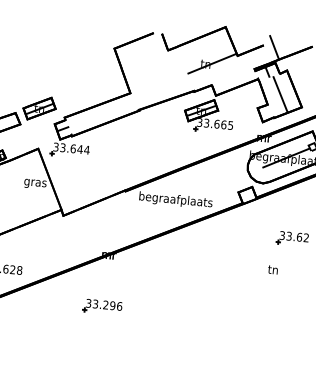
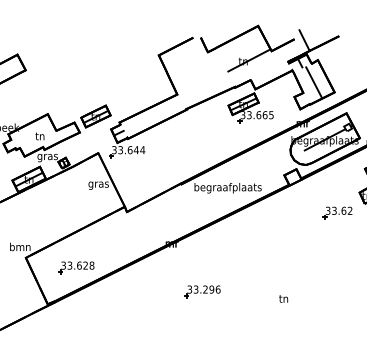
text: (272, 269) -> (283, 298), moved
part: (102, 306) -> (202, 291), moved

